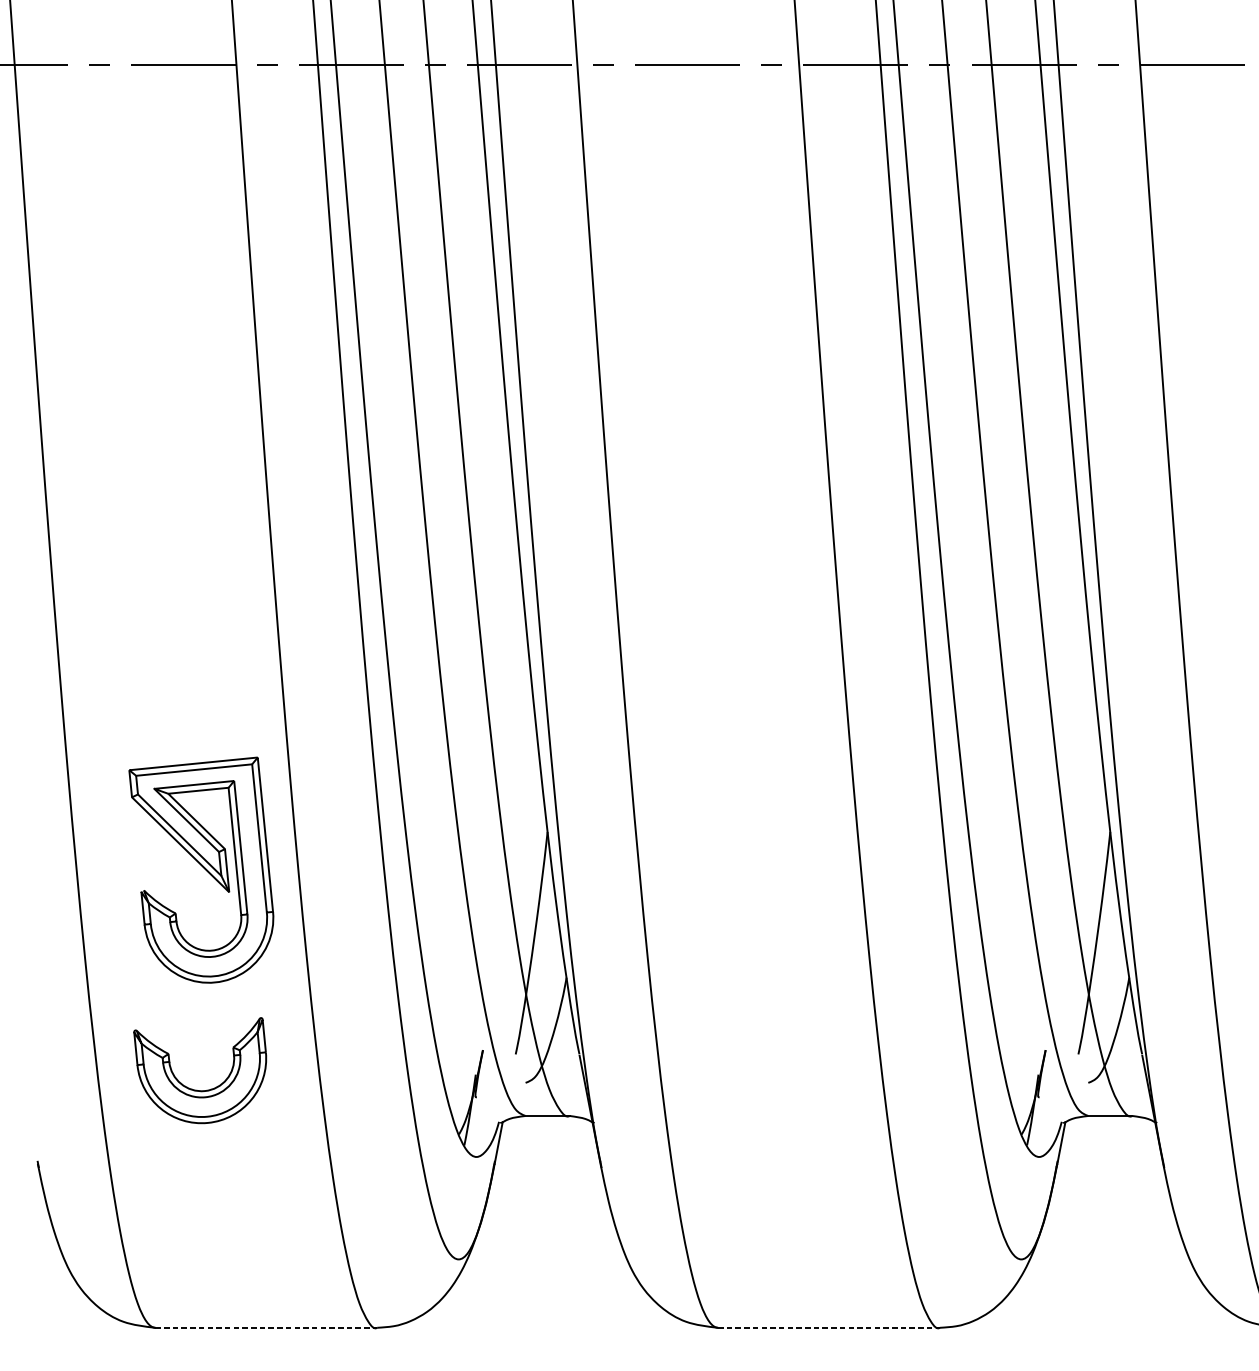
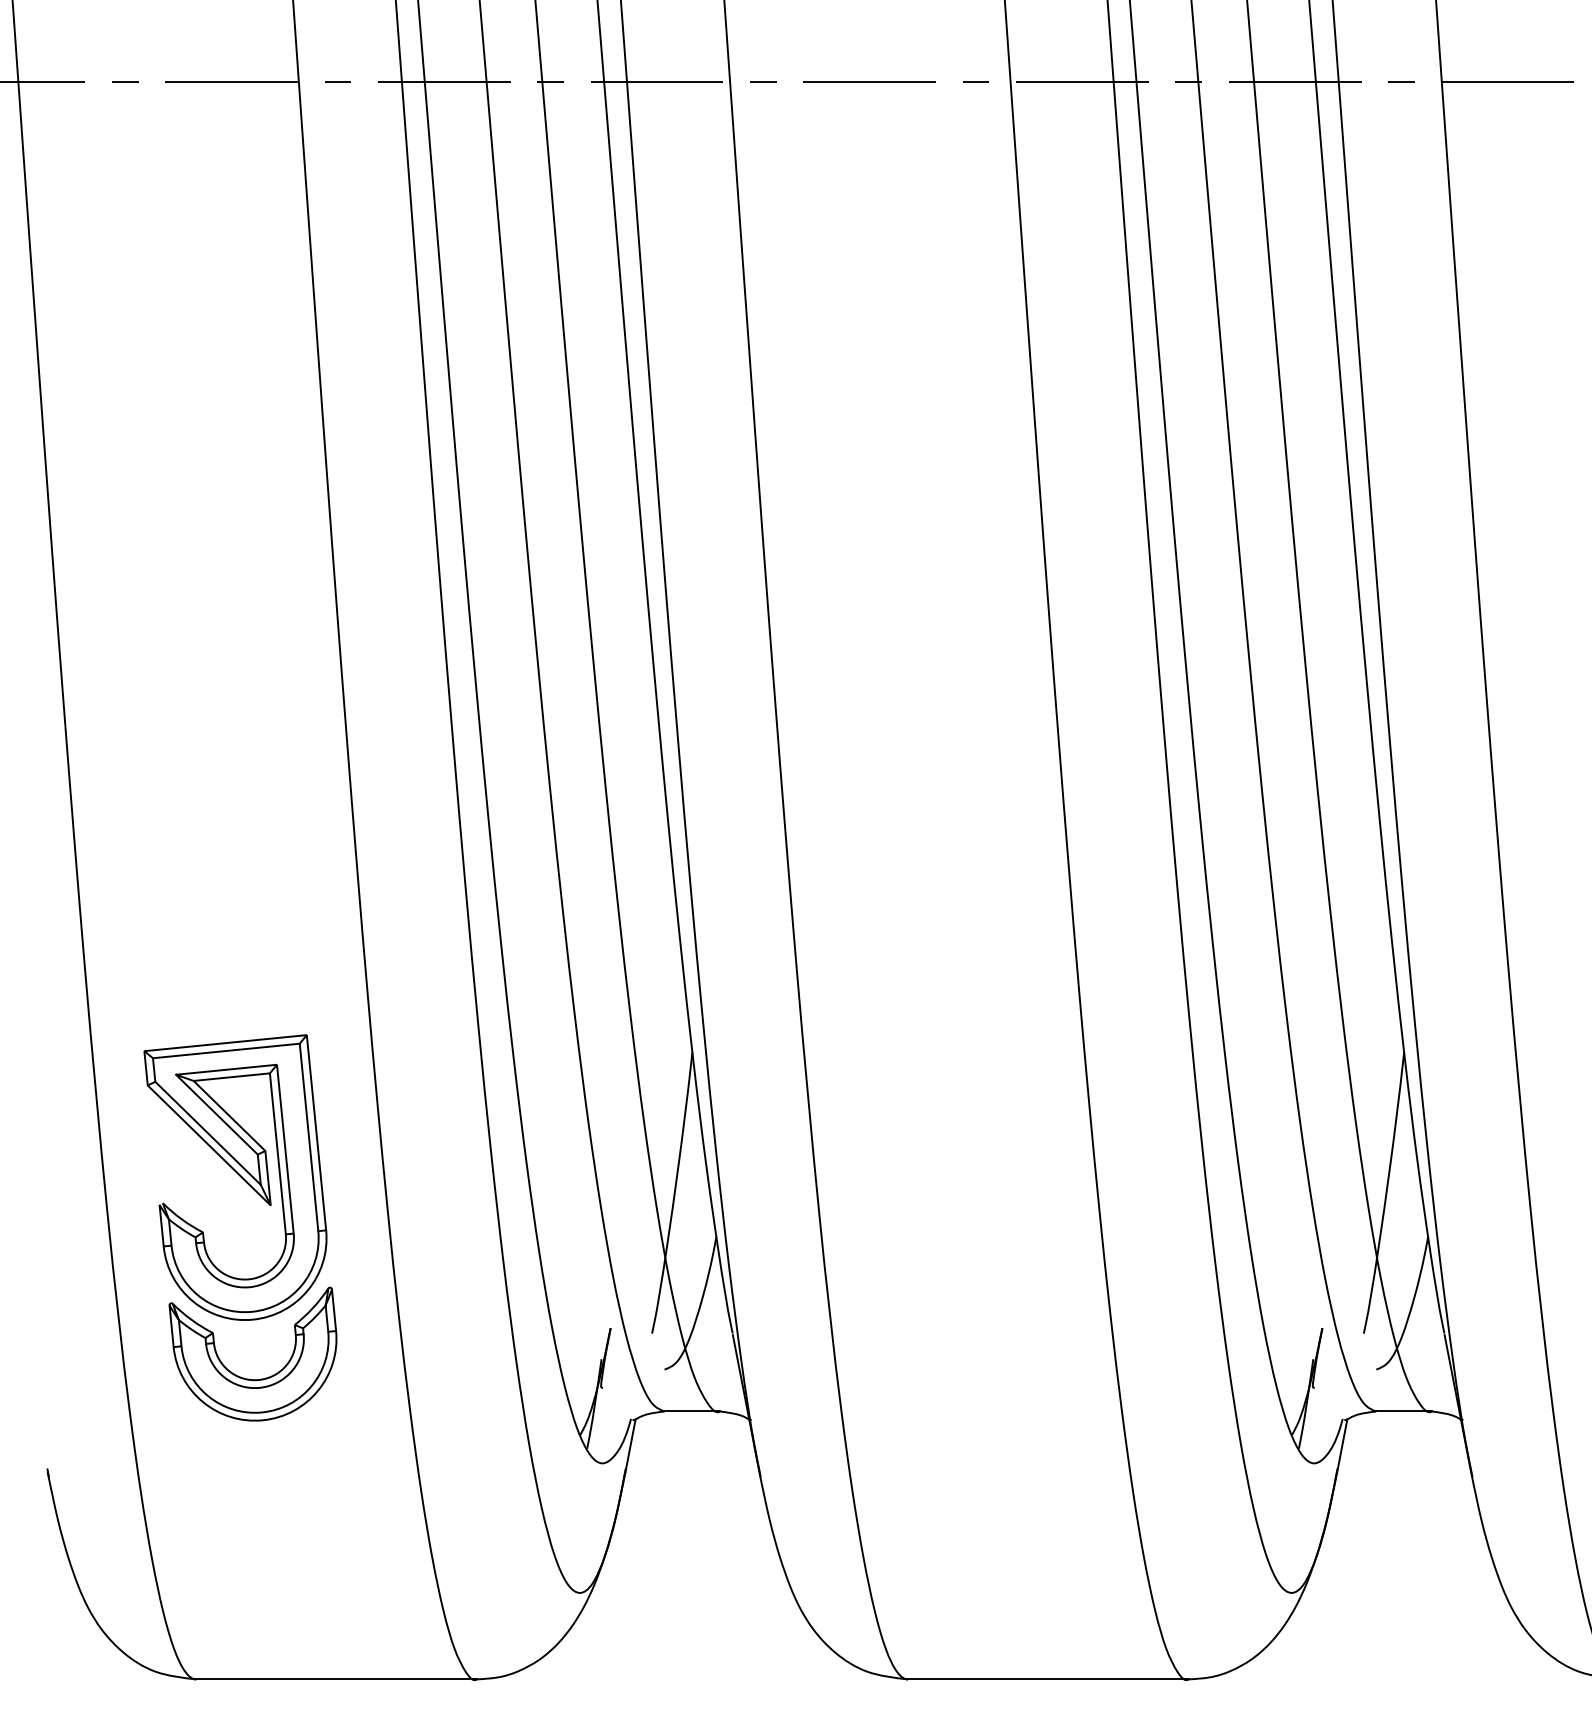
part: (201, 870) -> (235, 1177), moved
line: (267, 1327) -> (337, 1679), dashed -> solid
line: (829, 1327) -> (1048, 1679), dashed -> solid

